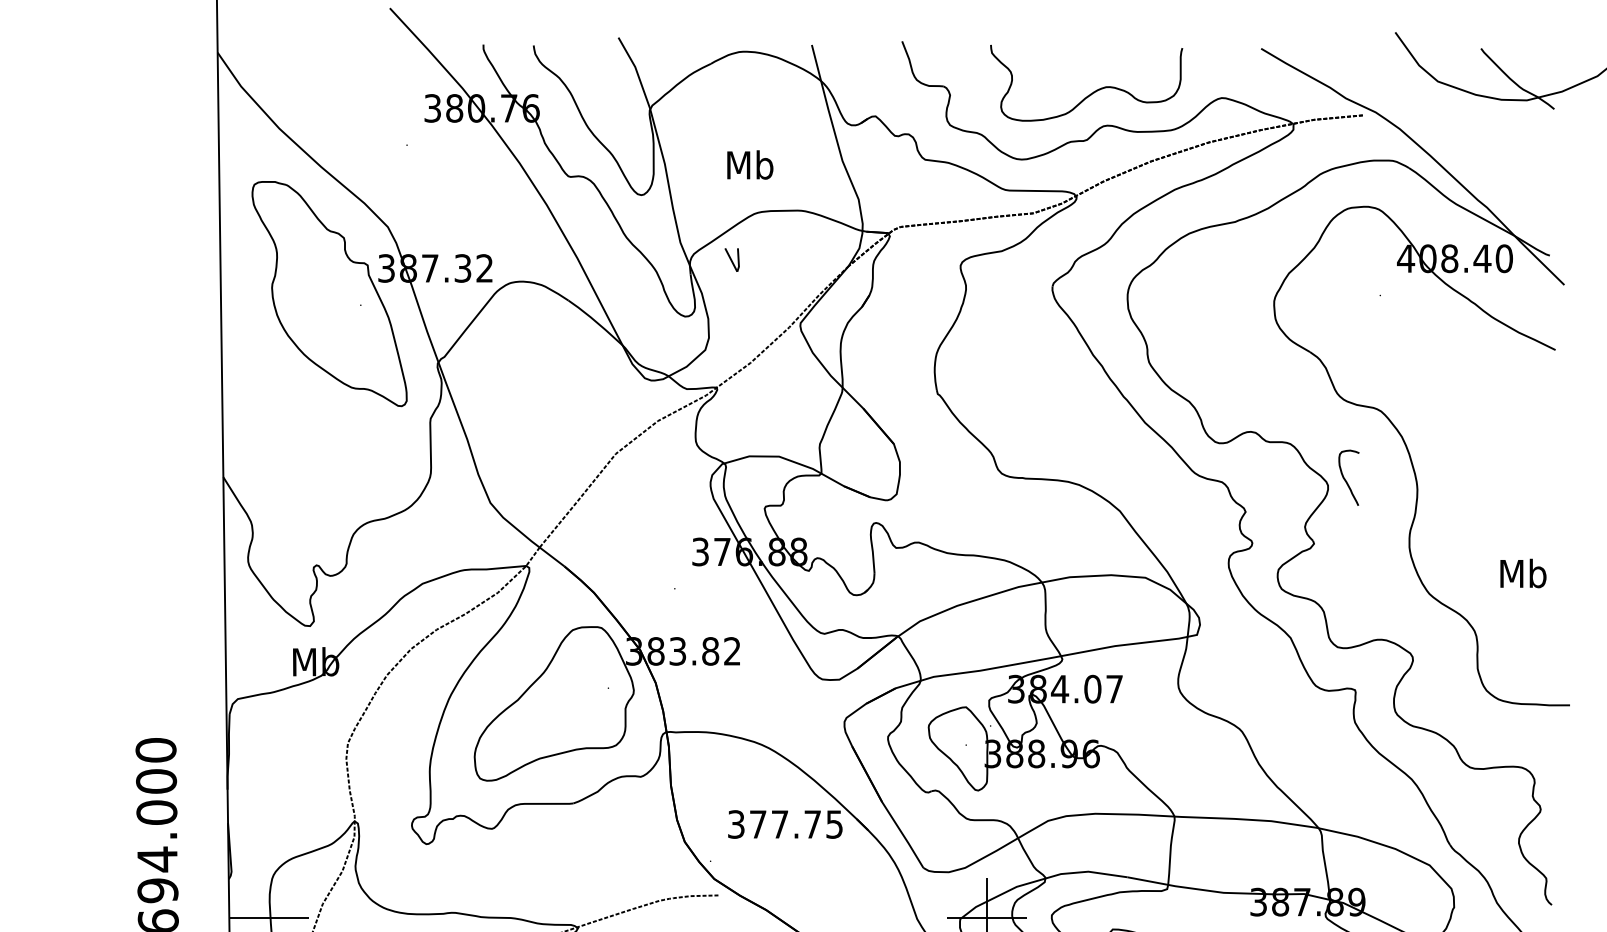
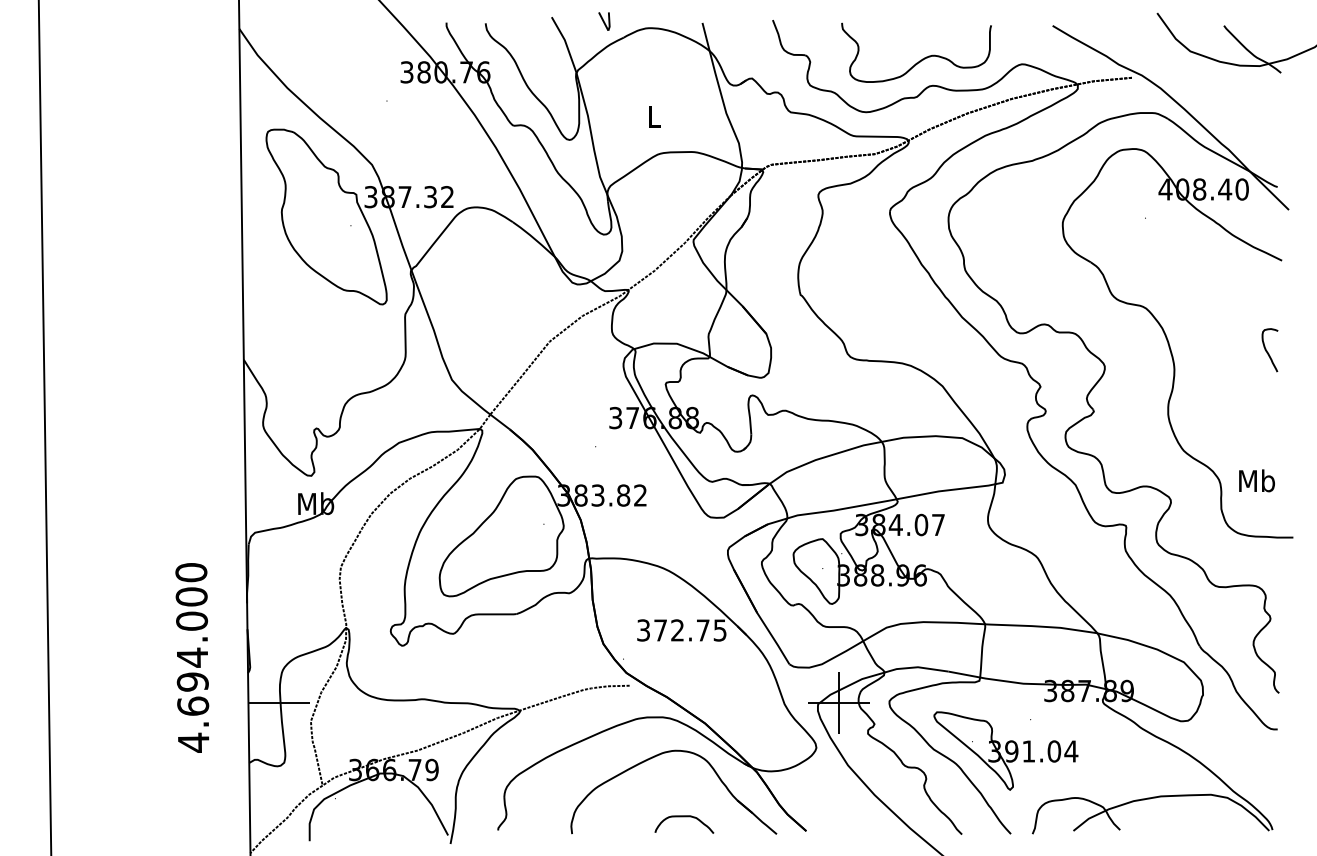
text: (750, 165) -> (654, 116), Mb -> L
part: (732, 259) -> (604, 21), moved
curve: (1345, 478) -> (1267, 350), moved
text: (1522, 573) -> (1256, 480), moved
text: (779, 824) -> (677, 630), 377.75 -> 372.75

